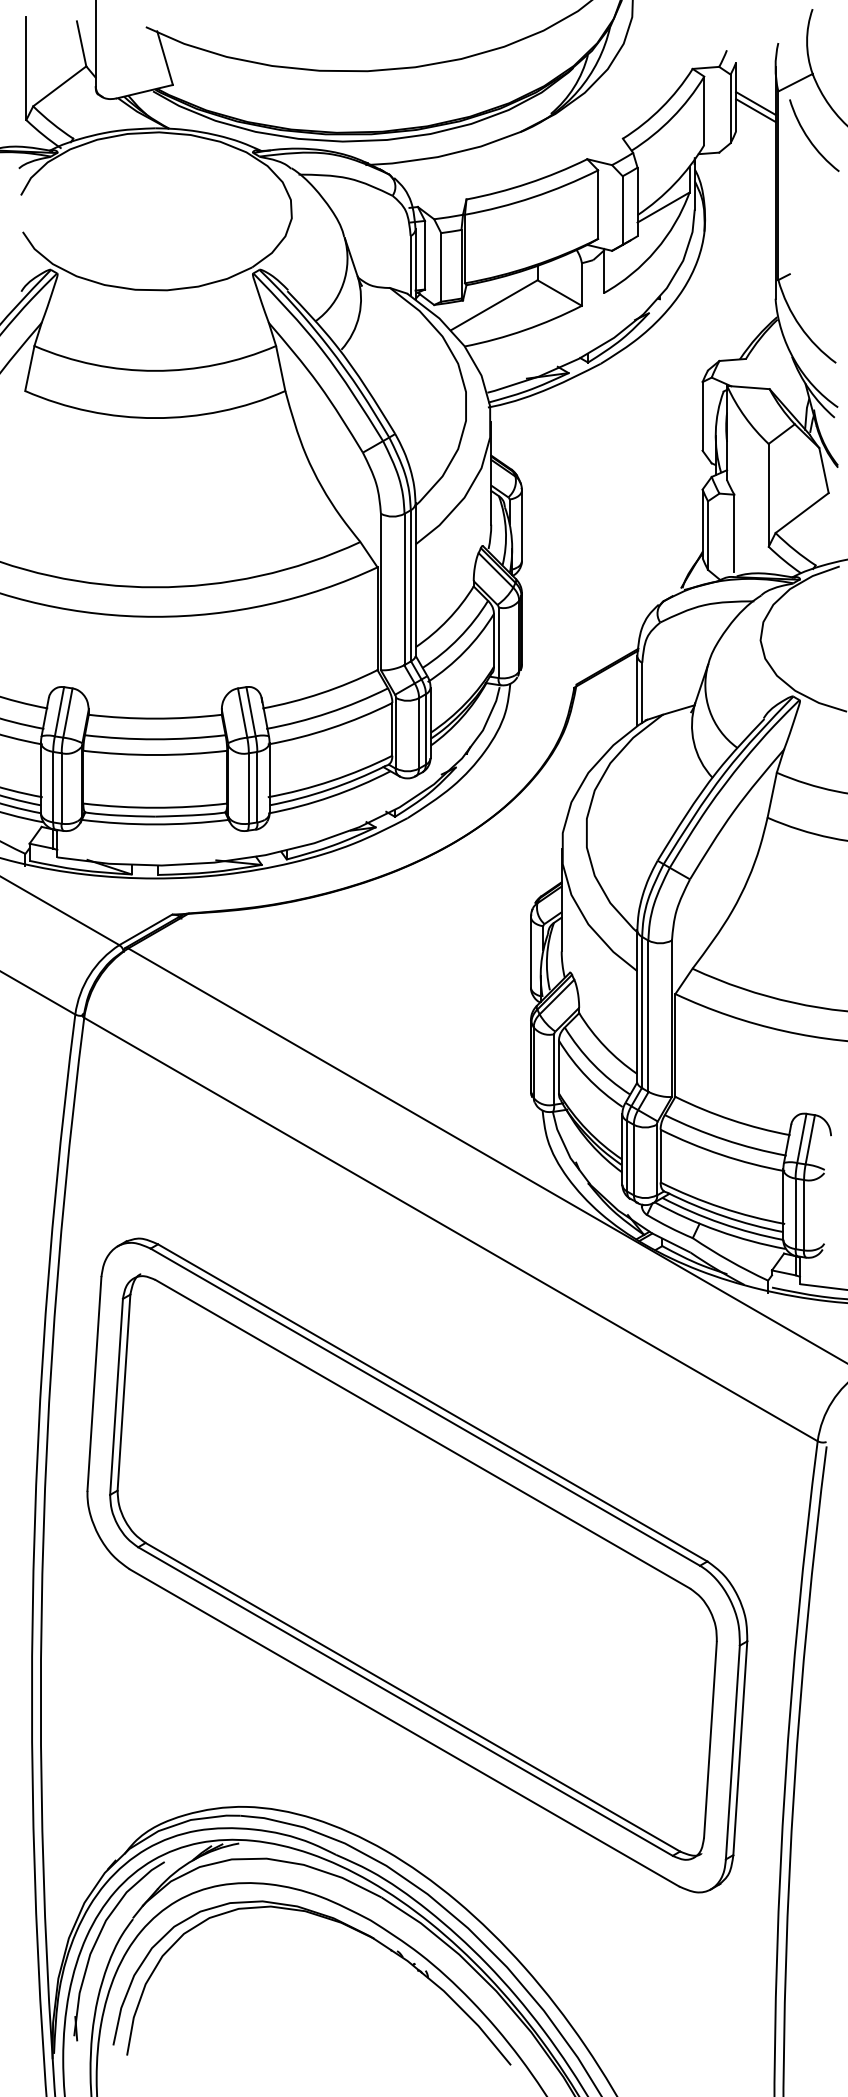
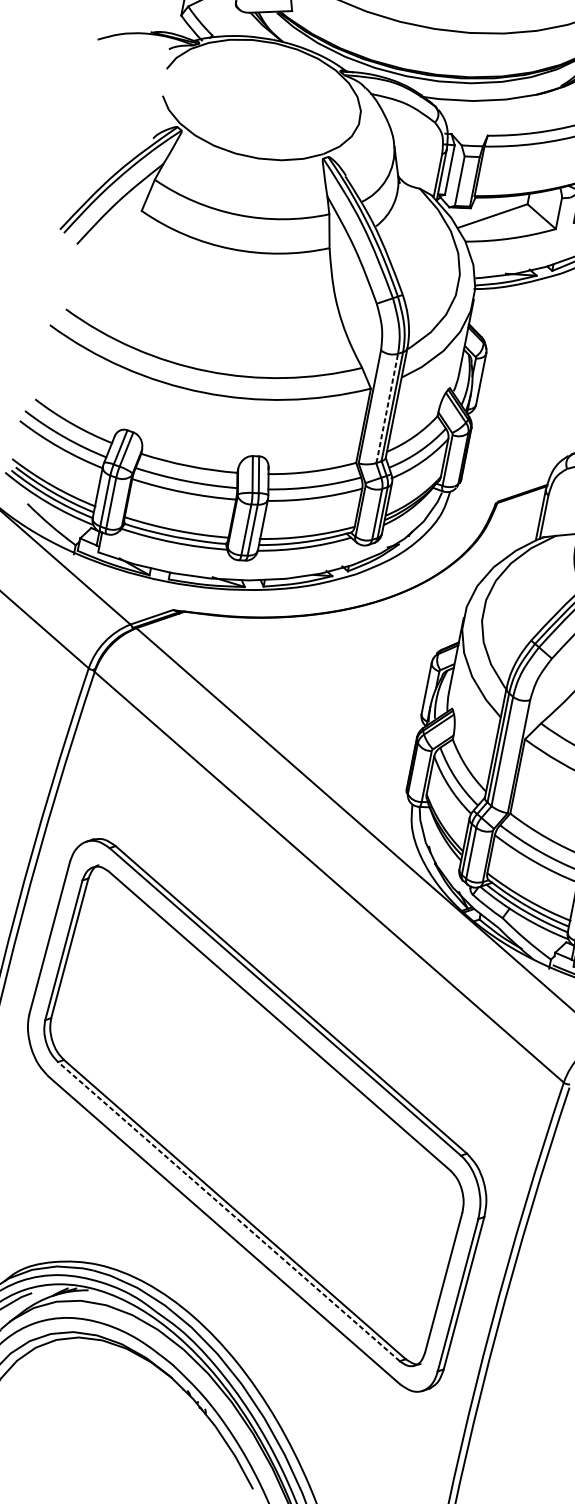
line: (404, 589) -> (387, 408), solid -> dashed
line: (405, 1701) -> (228, 1211), solid -> dashed

